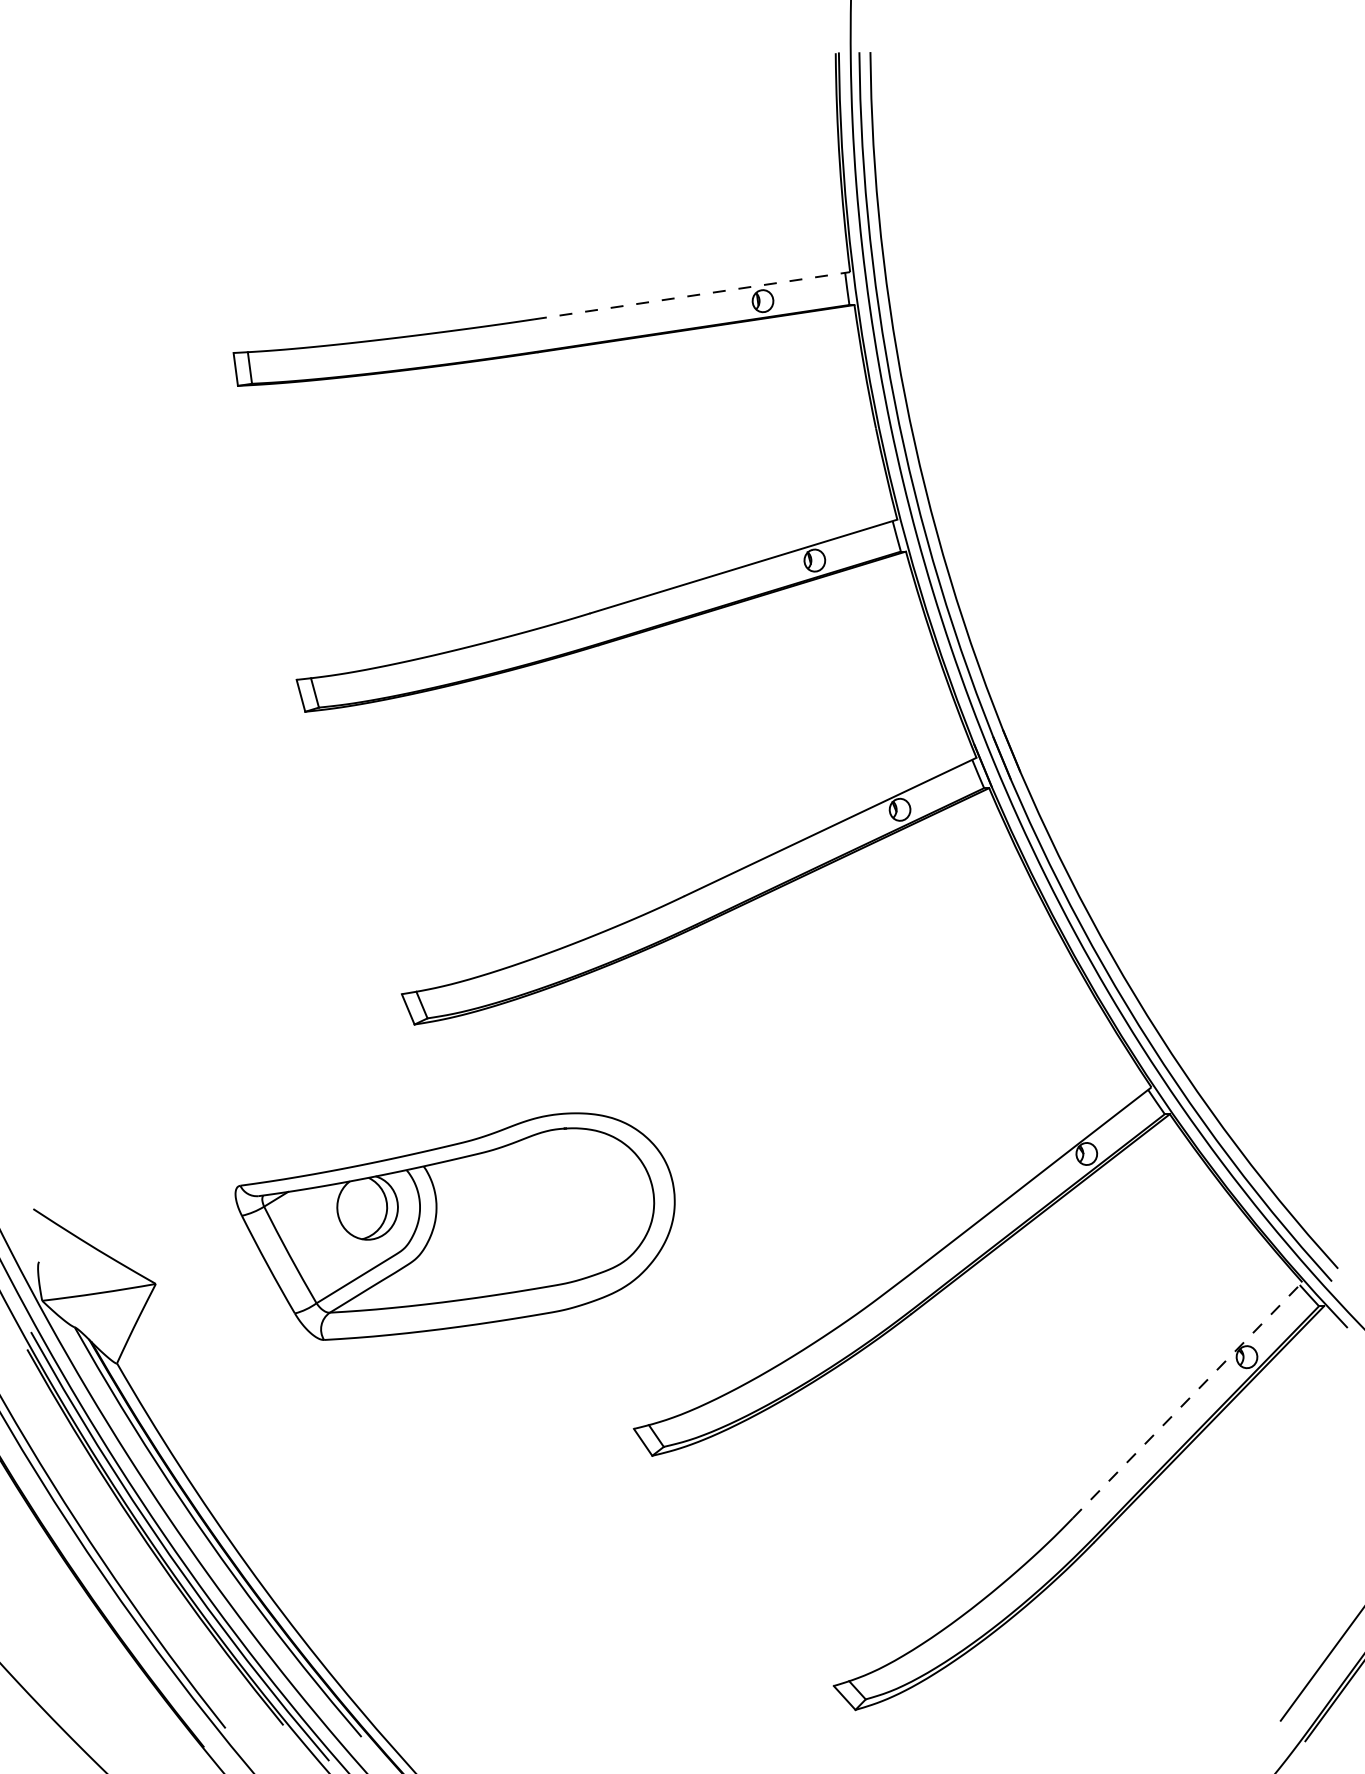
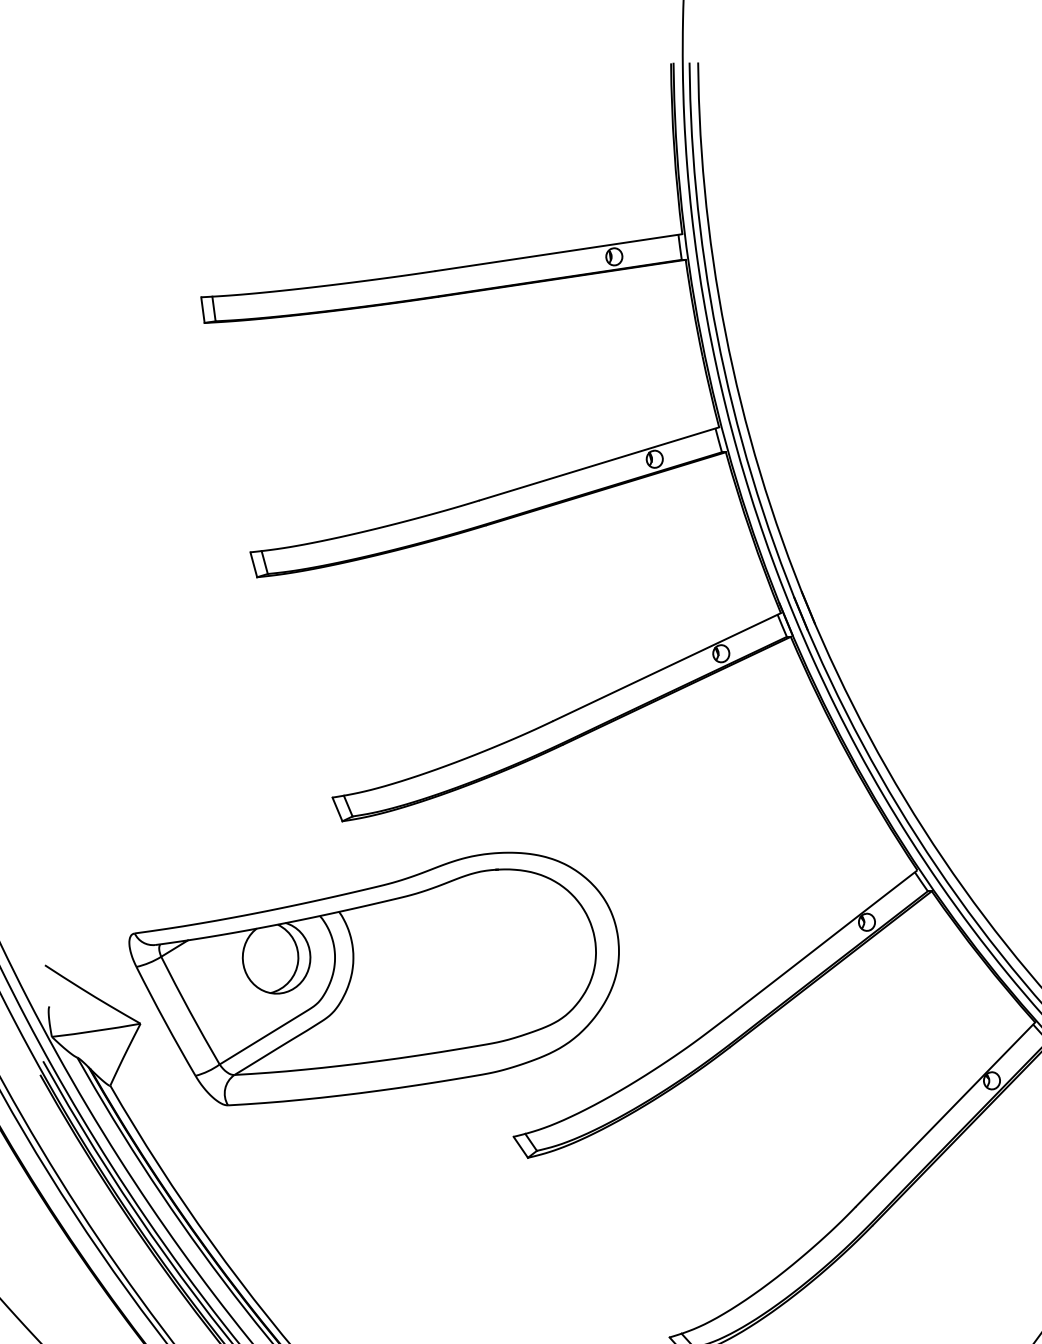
line: (692, 295) -> (559, 252), dashed -> solid
part: (454, 1226) -> (373, 978), size x1.43
line: (1187, 1400) -> (945, 1114), dashed -> solid

